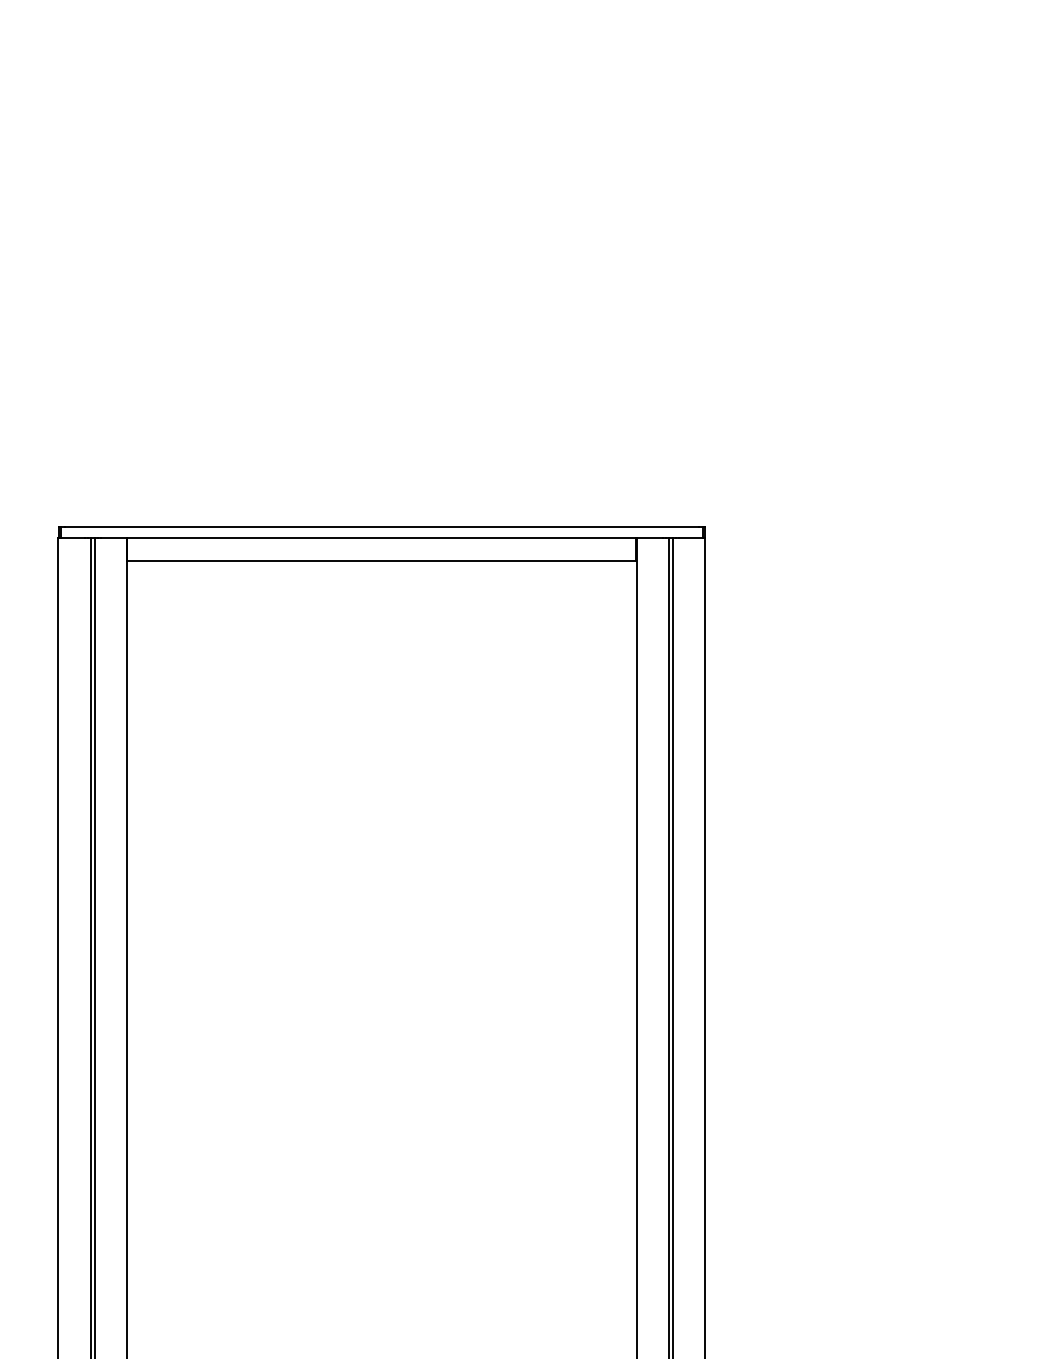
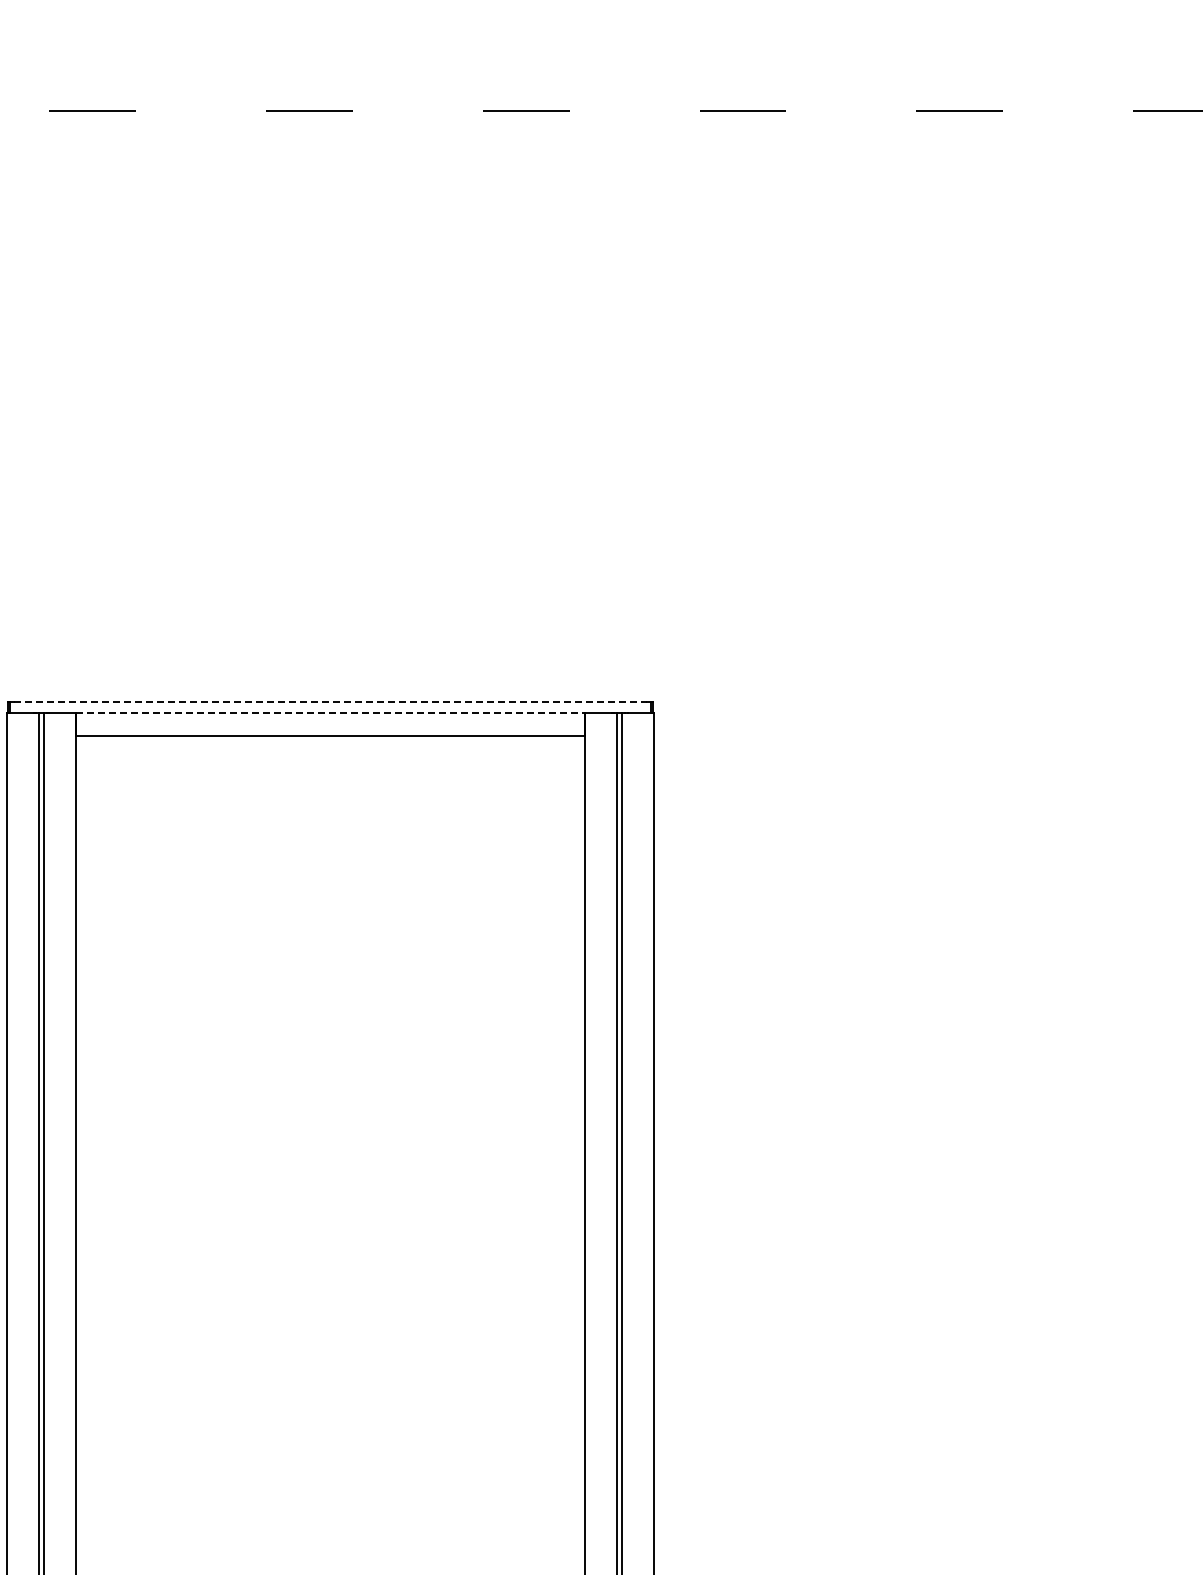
line: (381, 526) -> (330, 701), solid -> dashed
line: (381, 537) -> (330, 712), solid -> dashed

